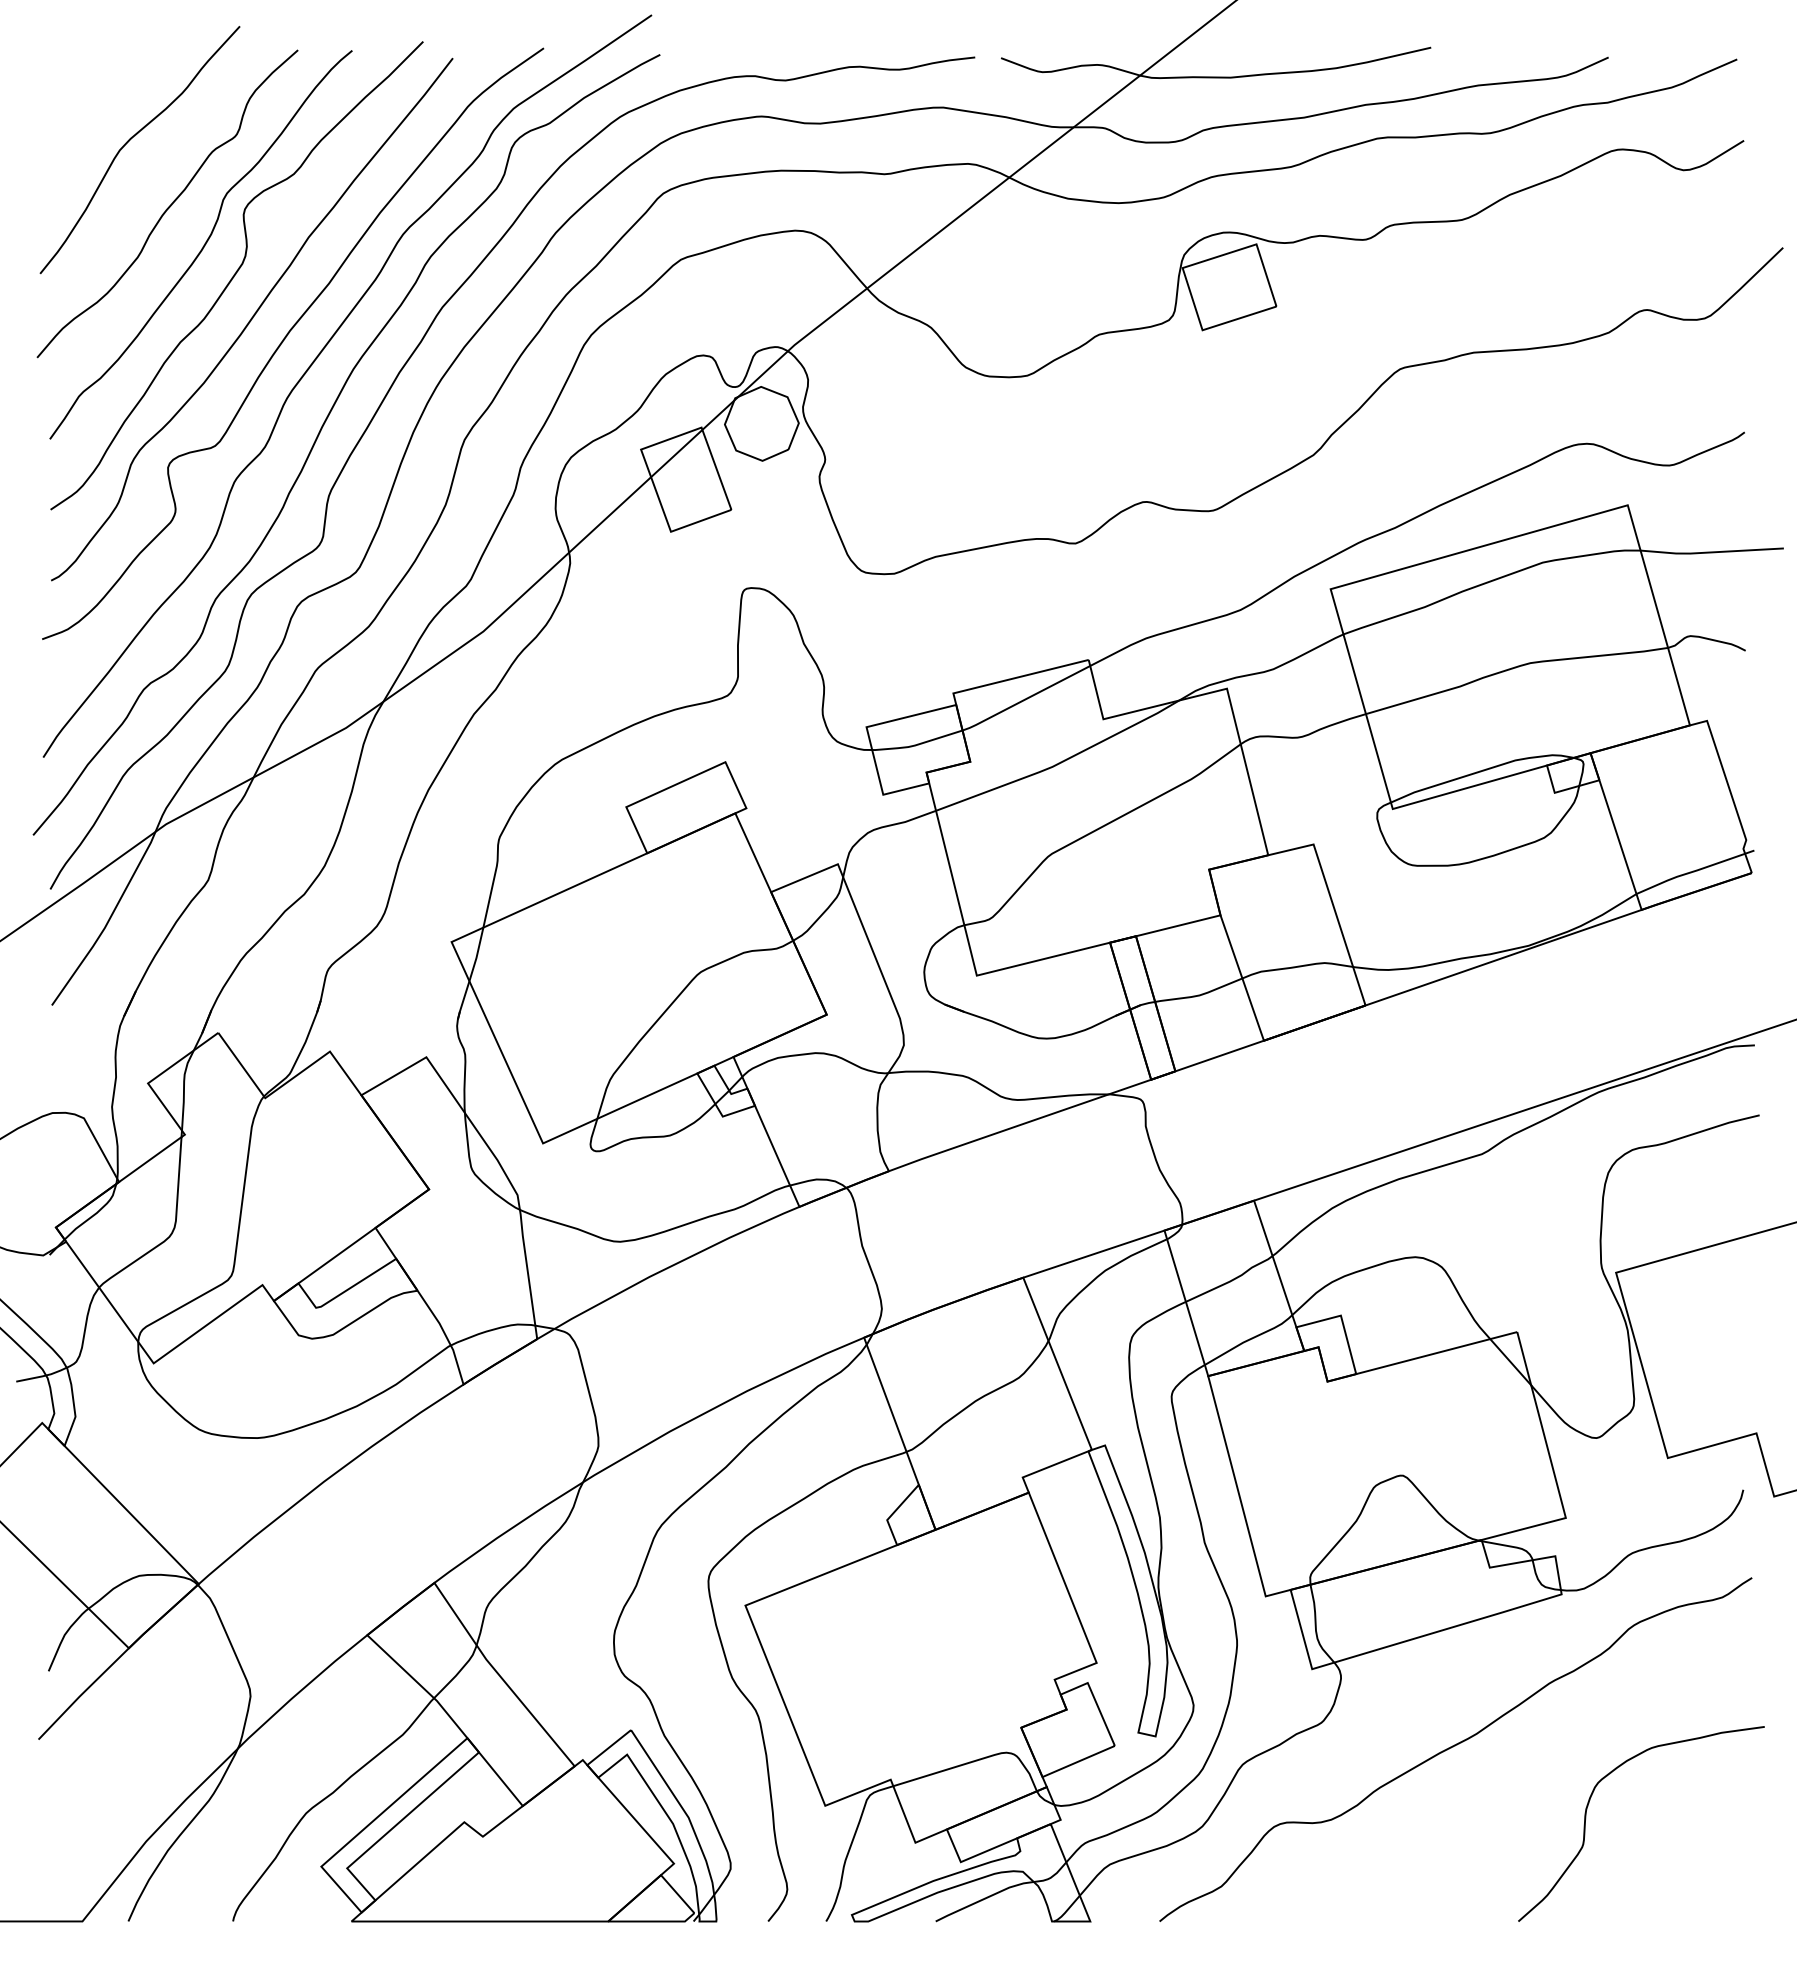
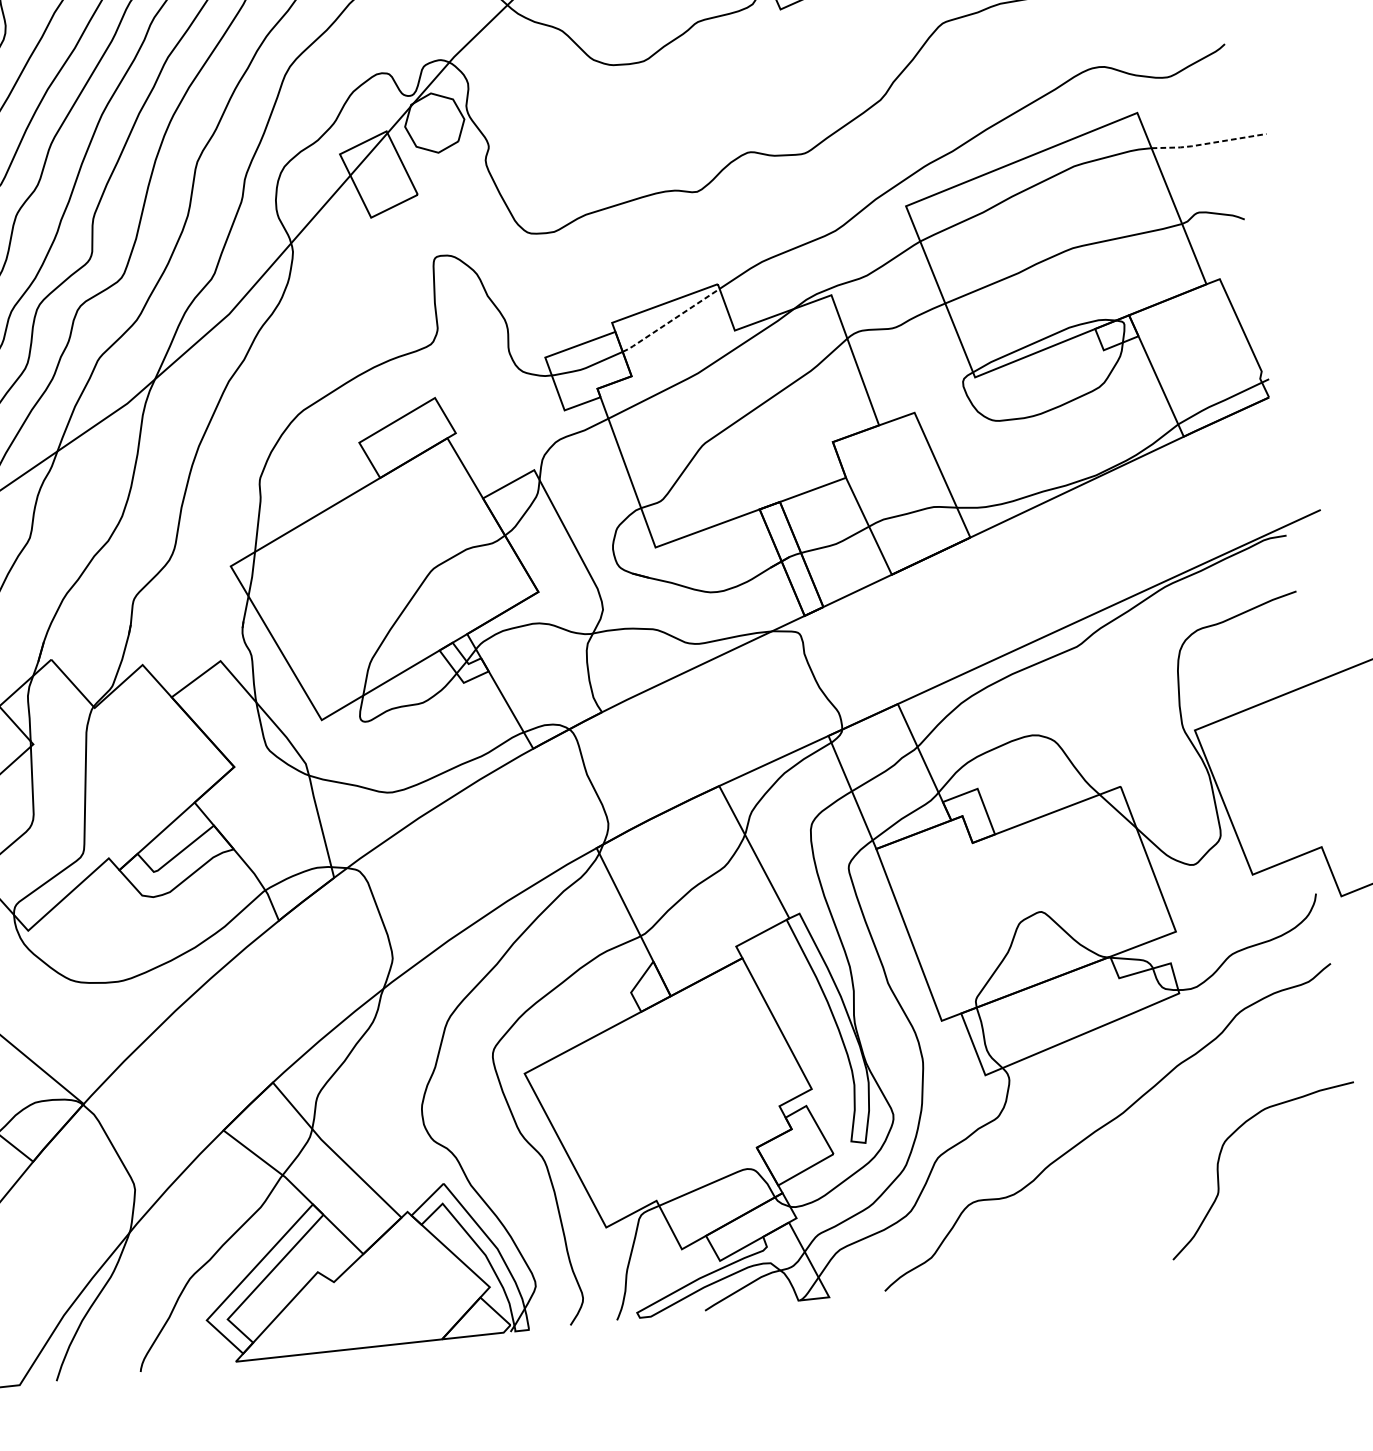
line: (1711, 552) -> (1208, 143), solid -> dashed
line: (1025, 699) -> (670, 321), solid -> dashed

